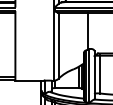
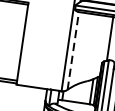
line: (58, 45) -> (73, 50), solid -> dashed

